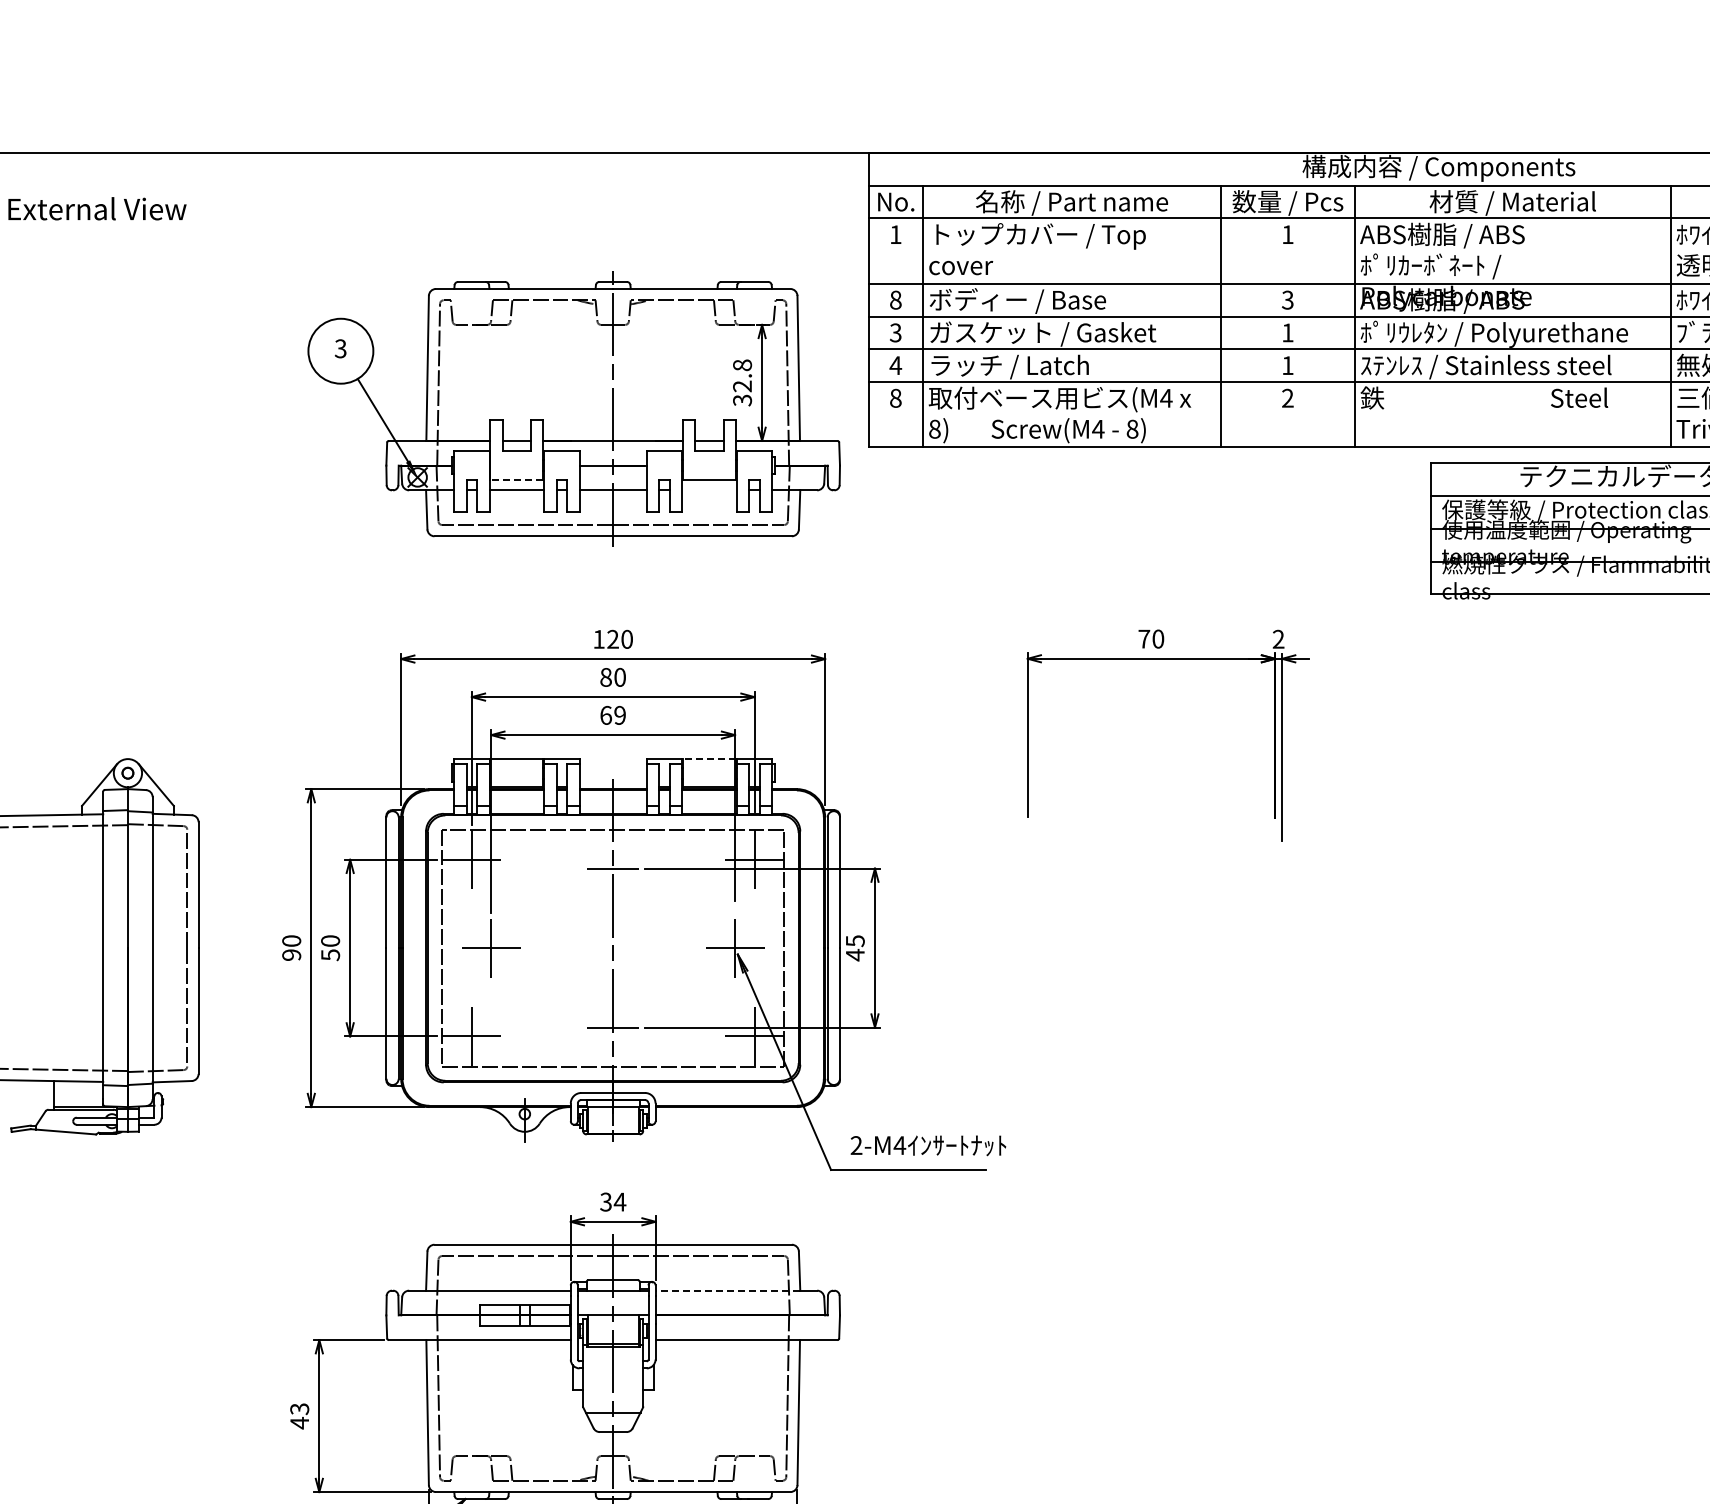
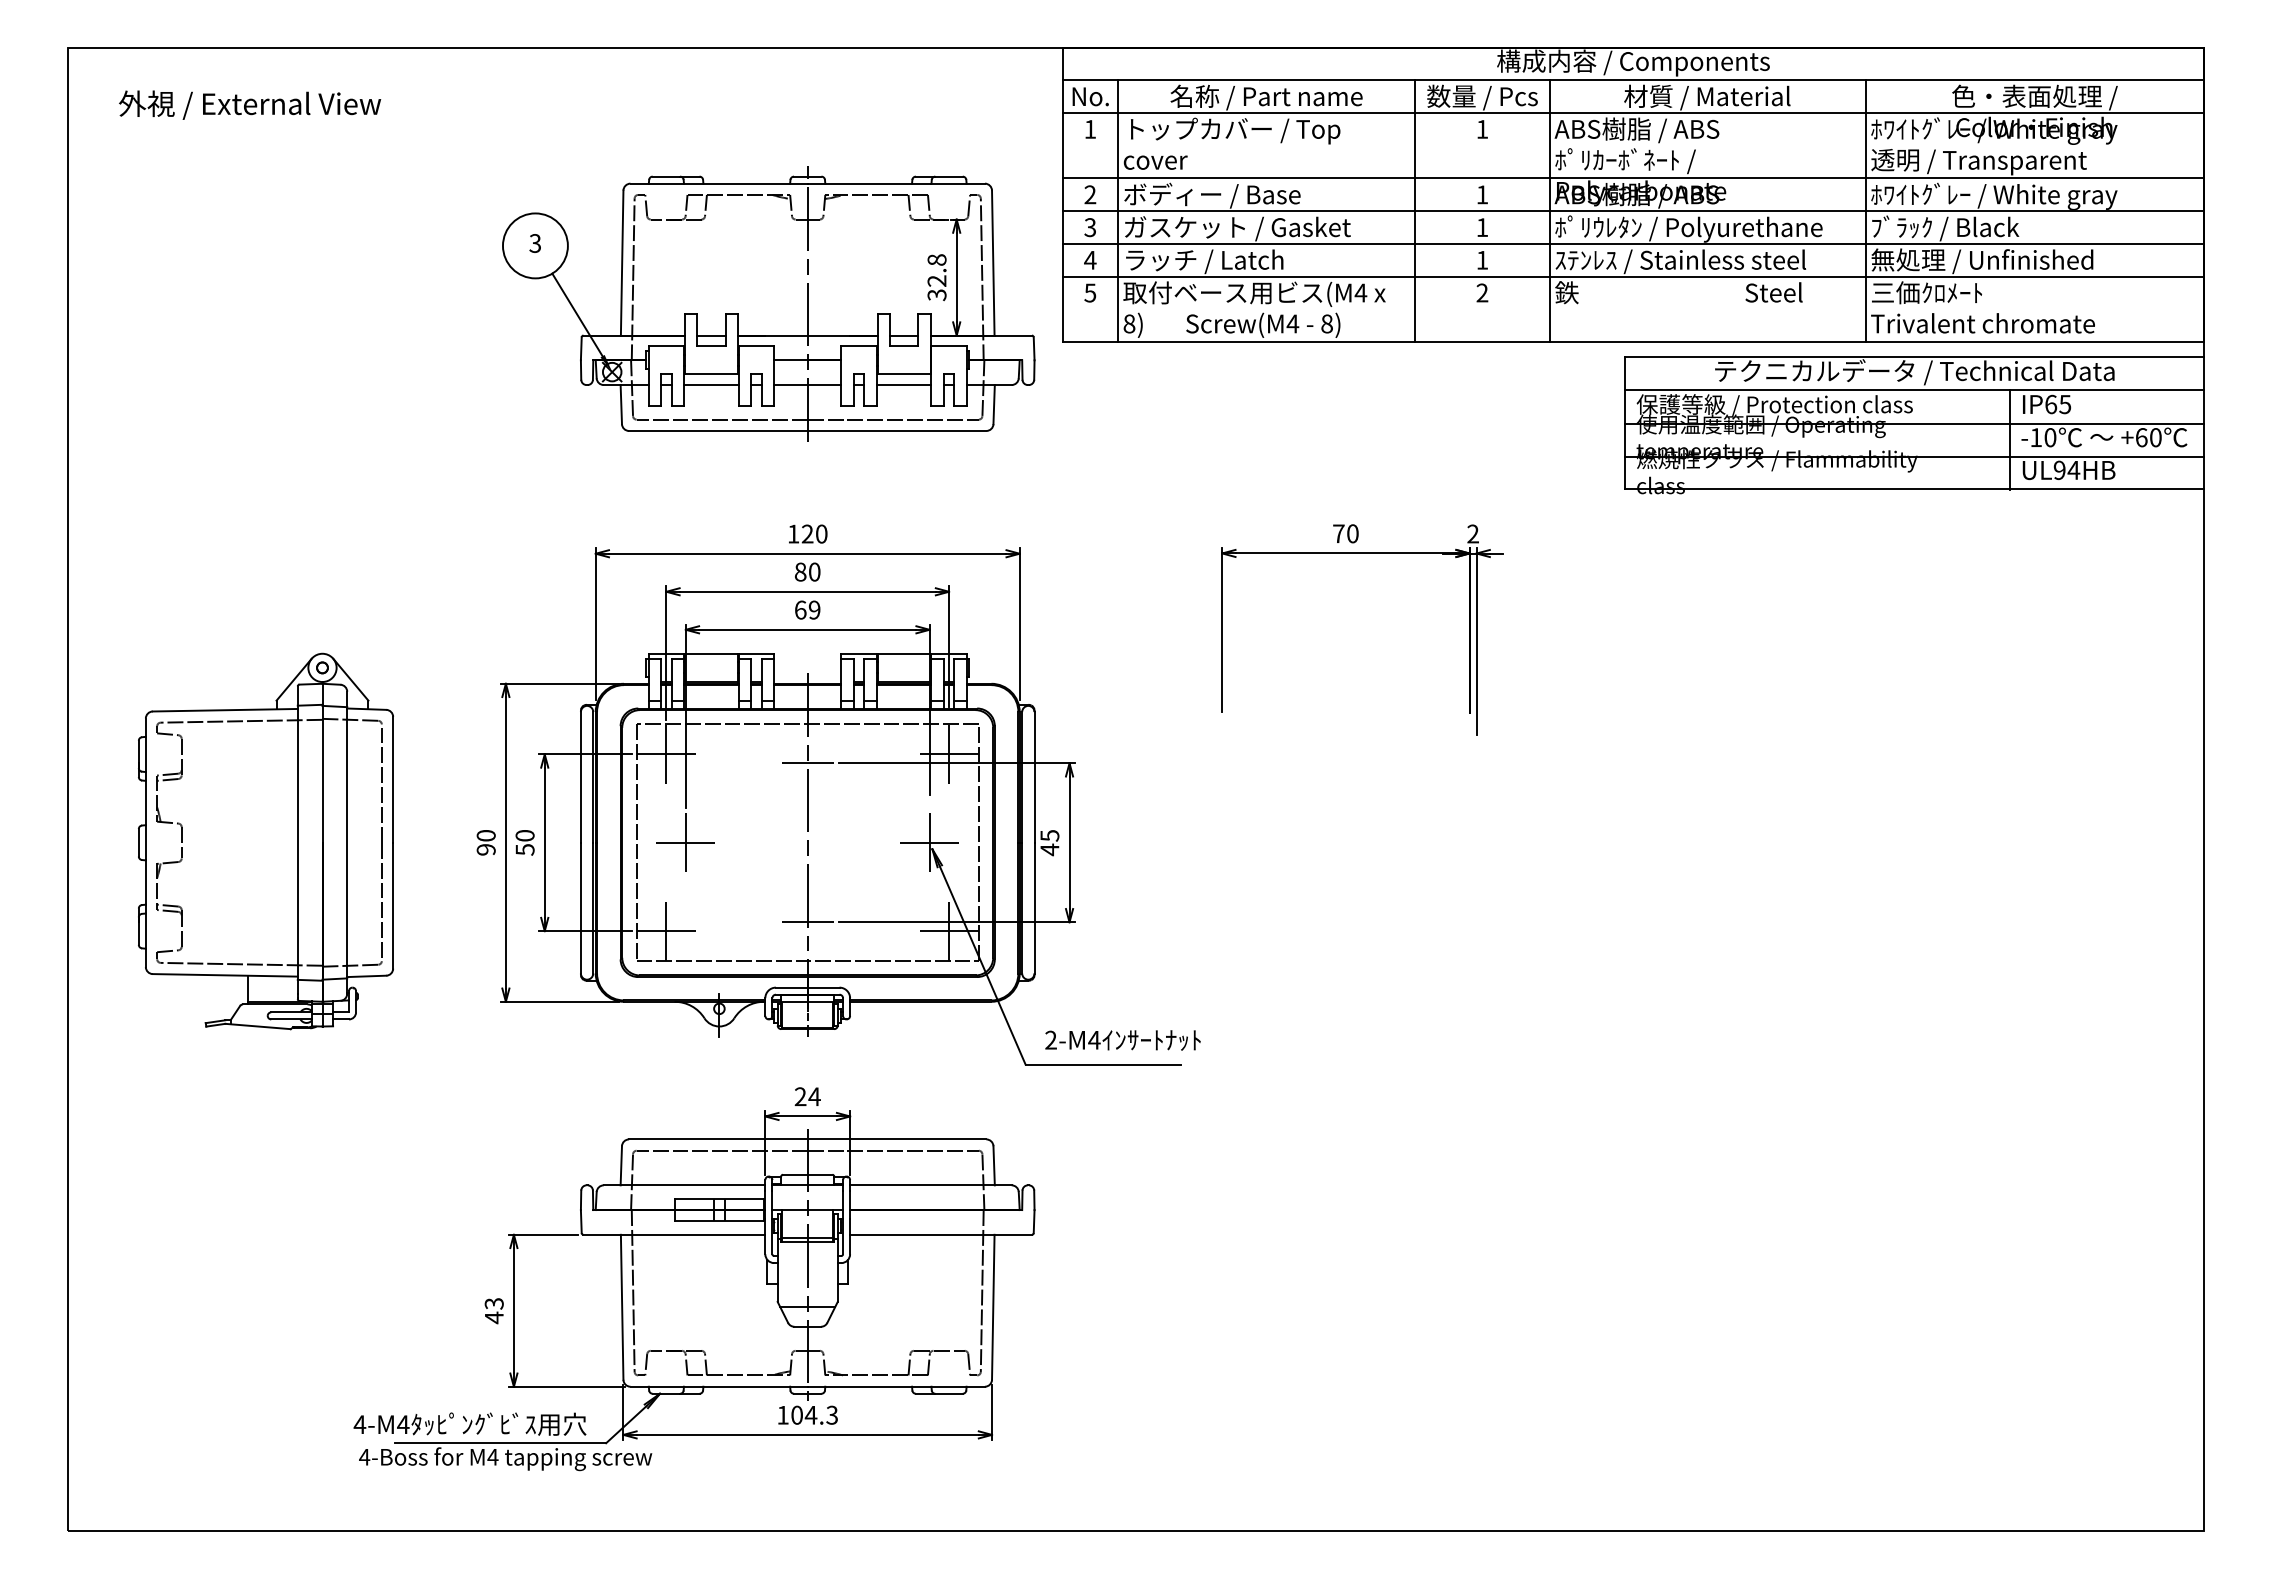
text: (895, 299) -> (1090, 194), 8 -> 2
text: (1287, 299) -> (1482, 194), 3 -> 1
text: (895, 397) -> (1090, 292), 8 -> 5
line: (515, 479) -> (710, 374), dashed -> solid
line: (708, 490) -> (903, 385), added
line: (708, 758) -> (903, 653), dashed -> solid
text: (605, 1201) -> (800, 1096), 34 -> 24
line: (726, 1290) -> (921, 1185), dashed -> solid

